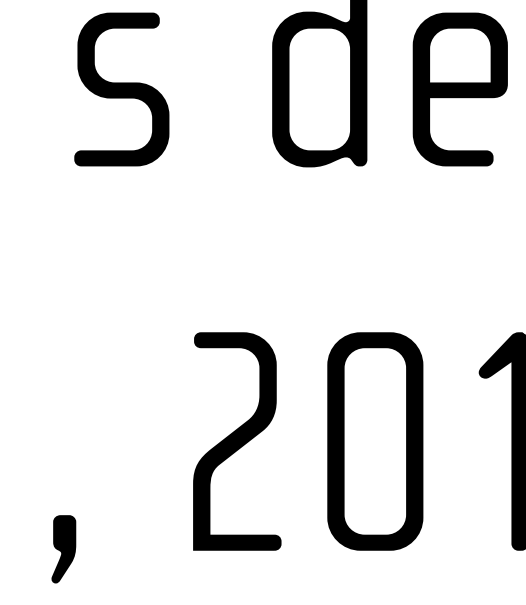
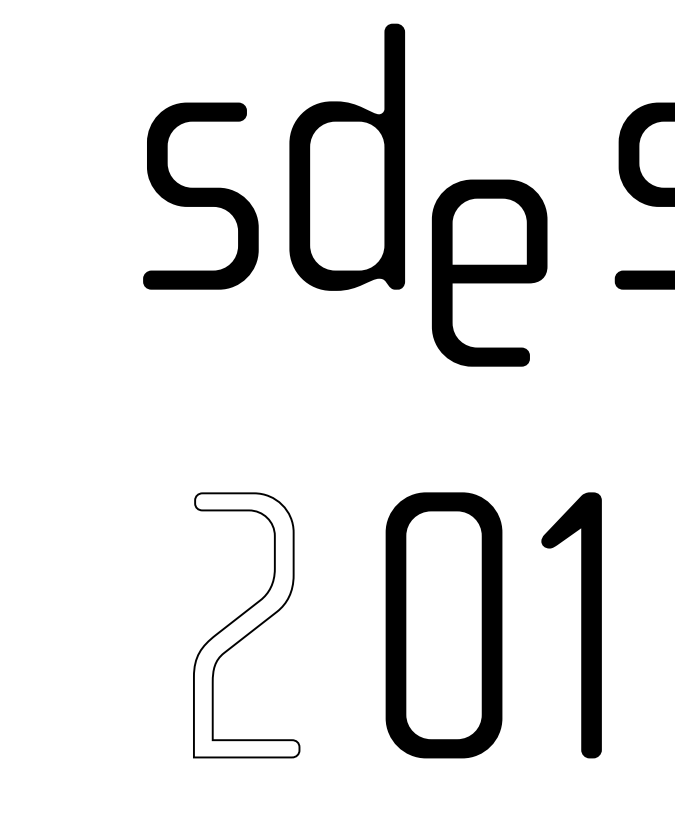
part: (121, 89) -> (200, 195), moved
part: (460, 89) -> (489, 272), moved
fill: (237, 441) -> (246, 625), removed
part: (374, 441) -> (443, 625), moved
part: (63, 549) -> (34, 756), removed

